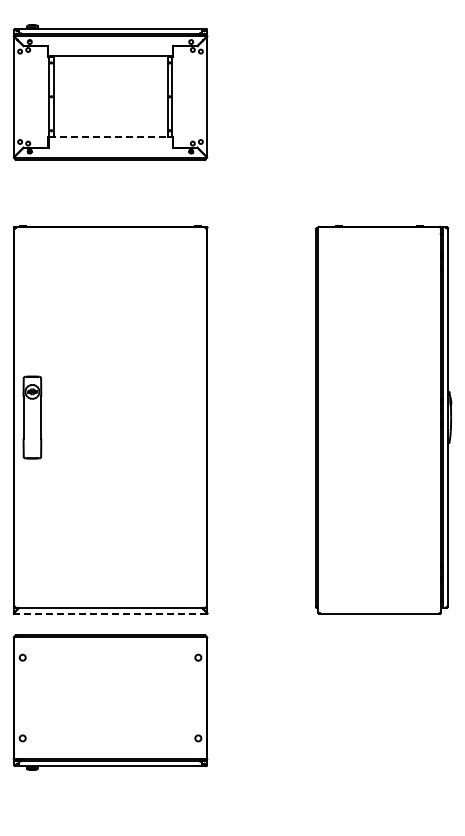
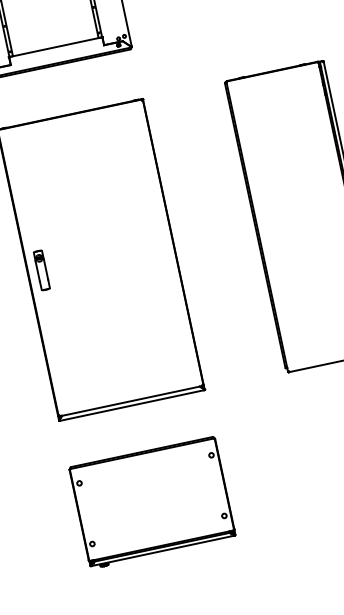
line: (110, 137) -> (55, 47), dashed -> solid
part: (32, 417) -> (41, 270), size x0.62
line: (110, 613) -> (131, 405), dashed -> solid
part: (110, 702) -> (152, 503), moved

